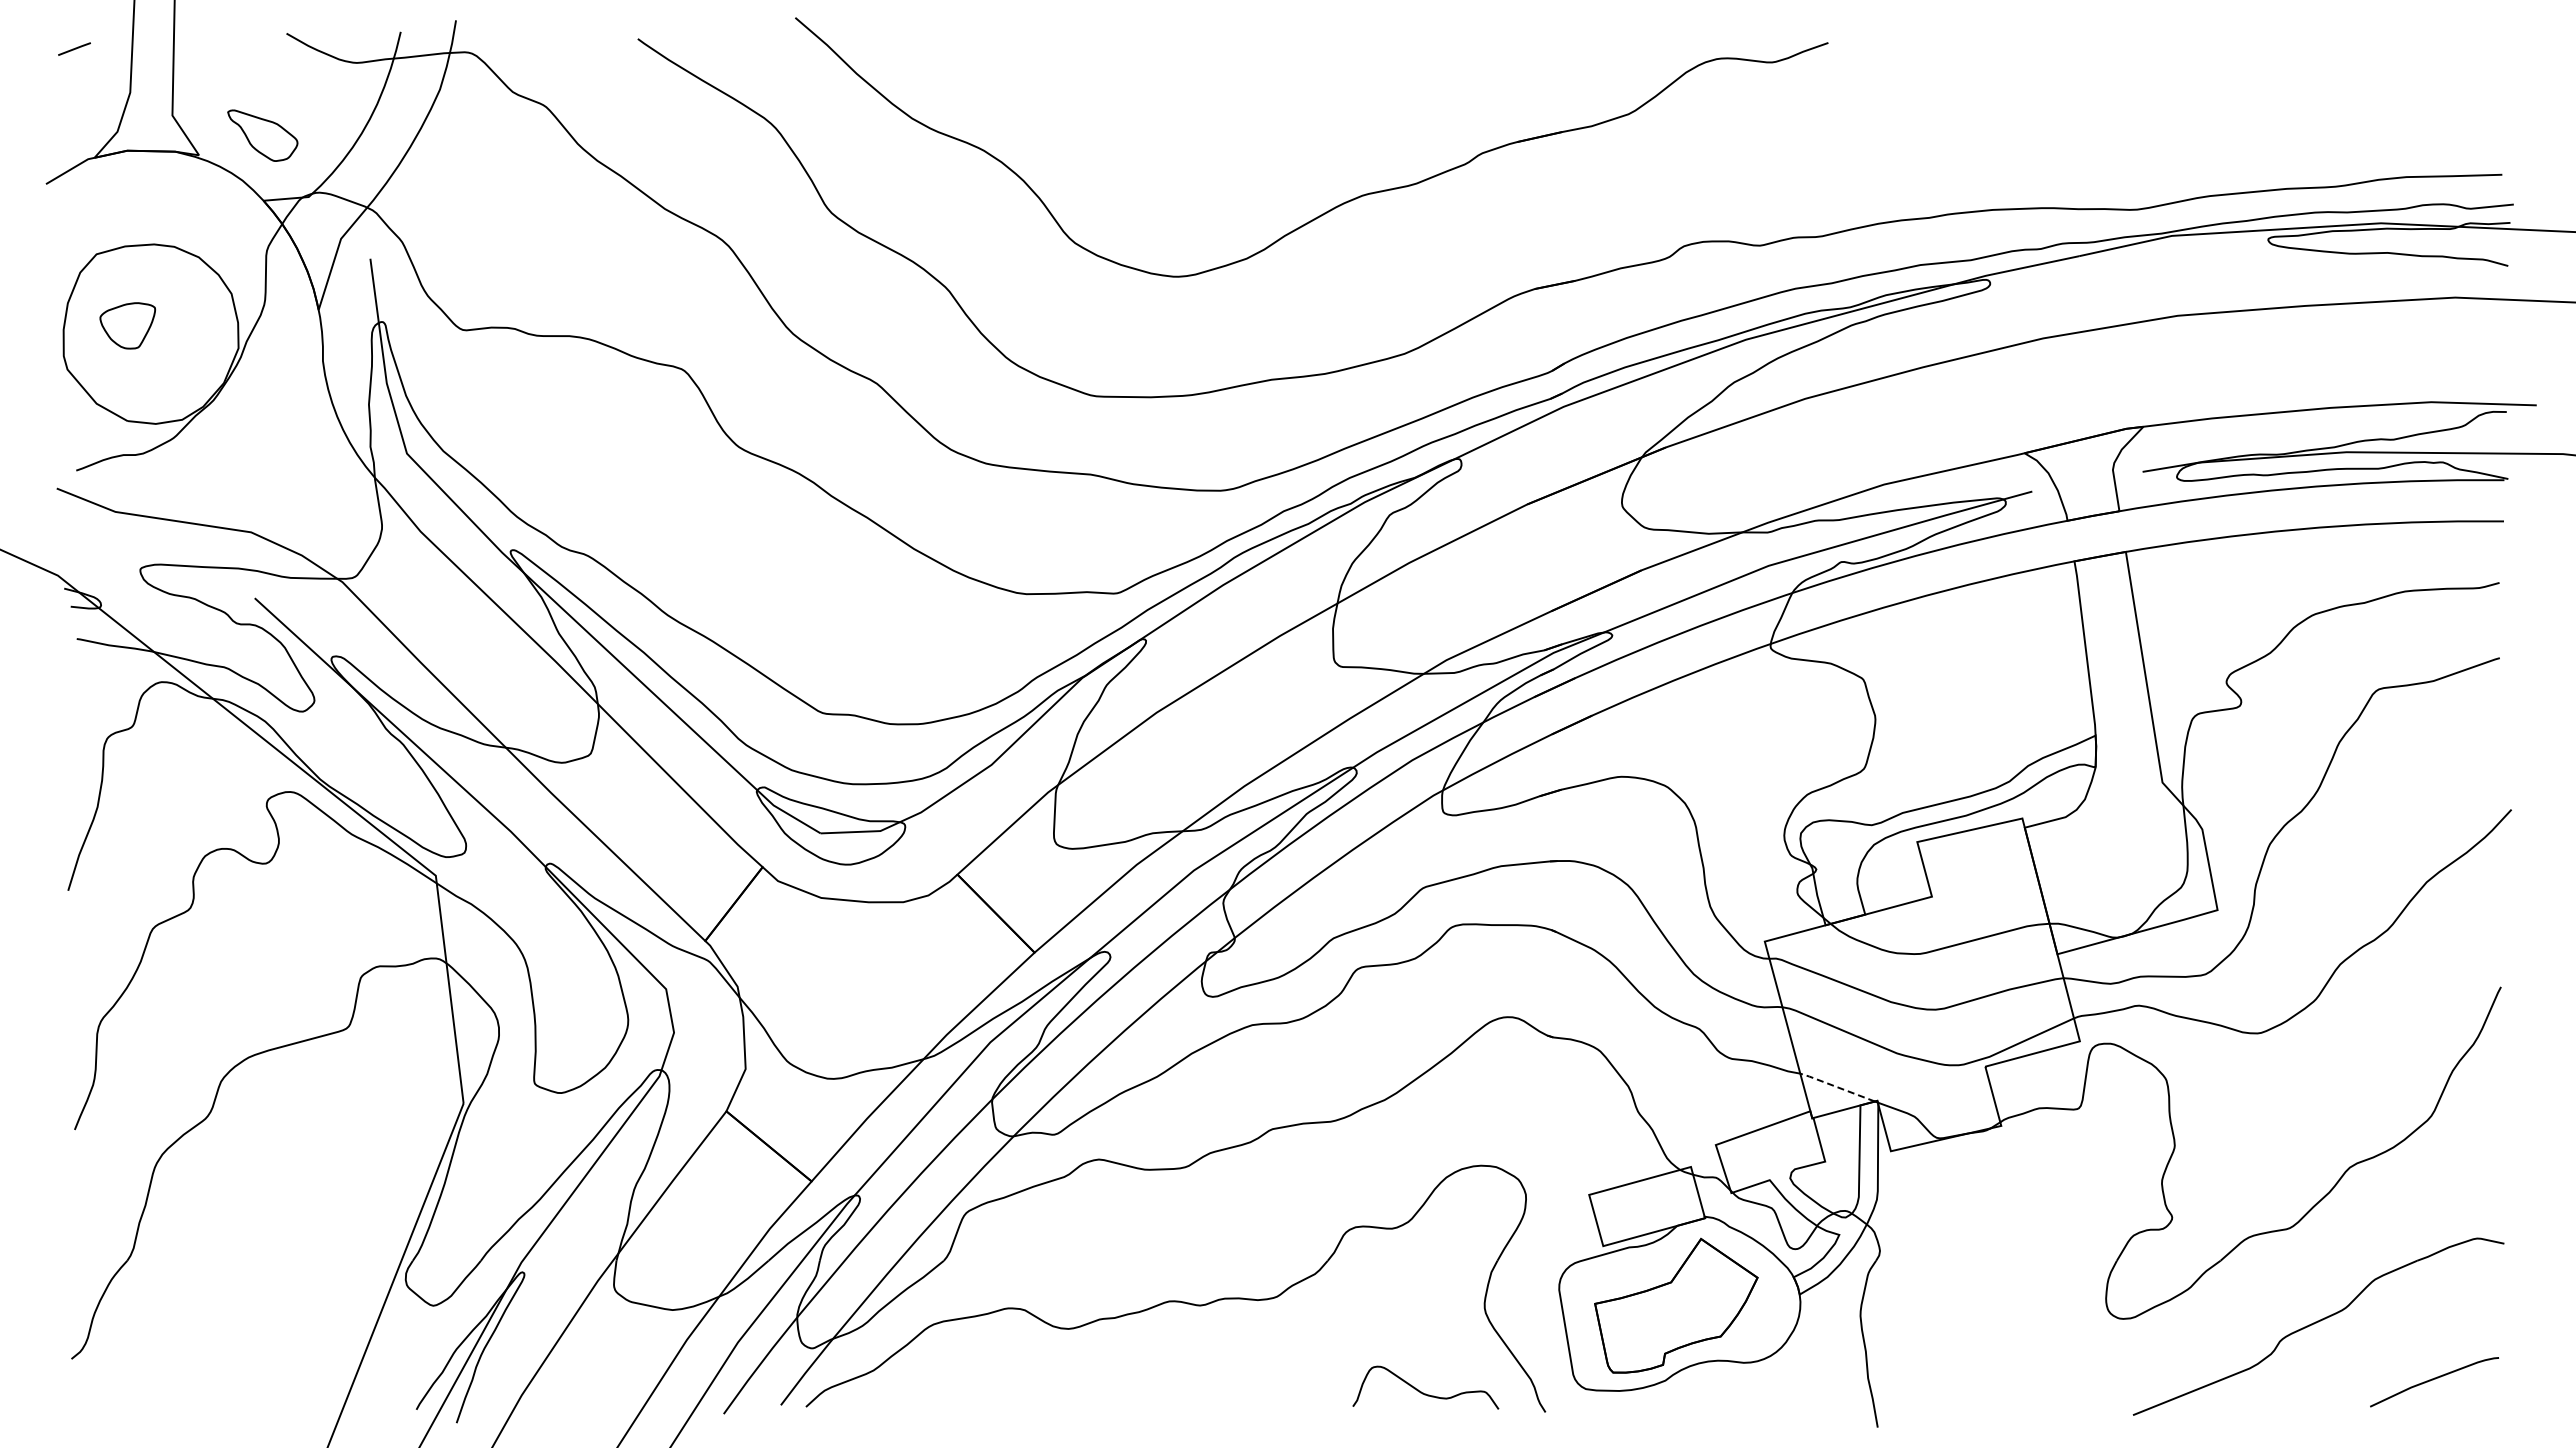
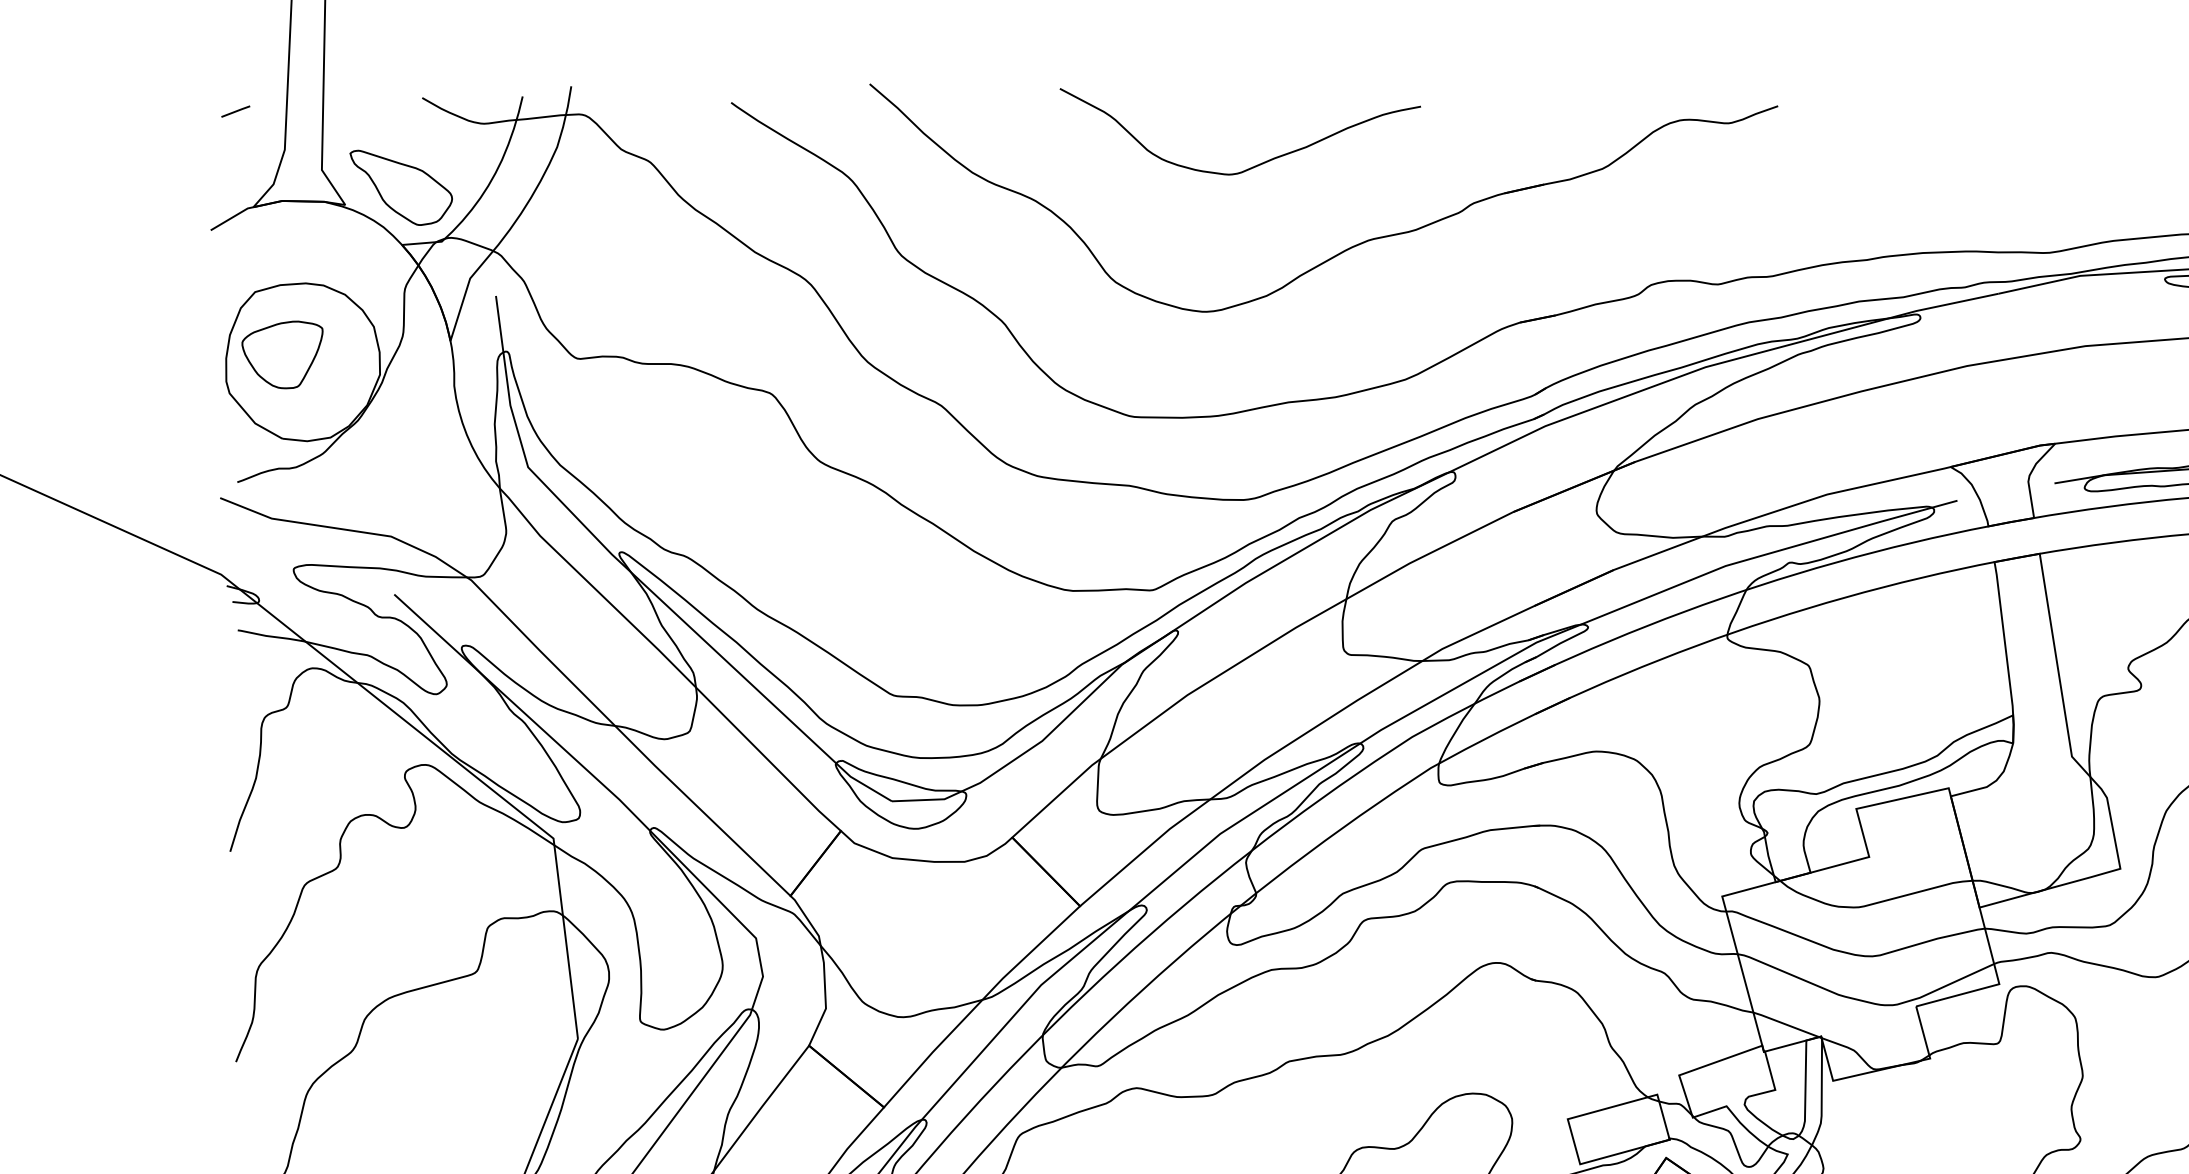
curve: (1235, 109) -> (1256, 164), added
part: (262, 135) -> (401, 187), size x1.67
part: (127, 325) -> (282, 354), size x1.67
line: (1837, 1087) -> (1786, 1024), dashed -> solid

